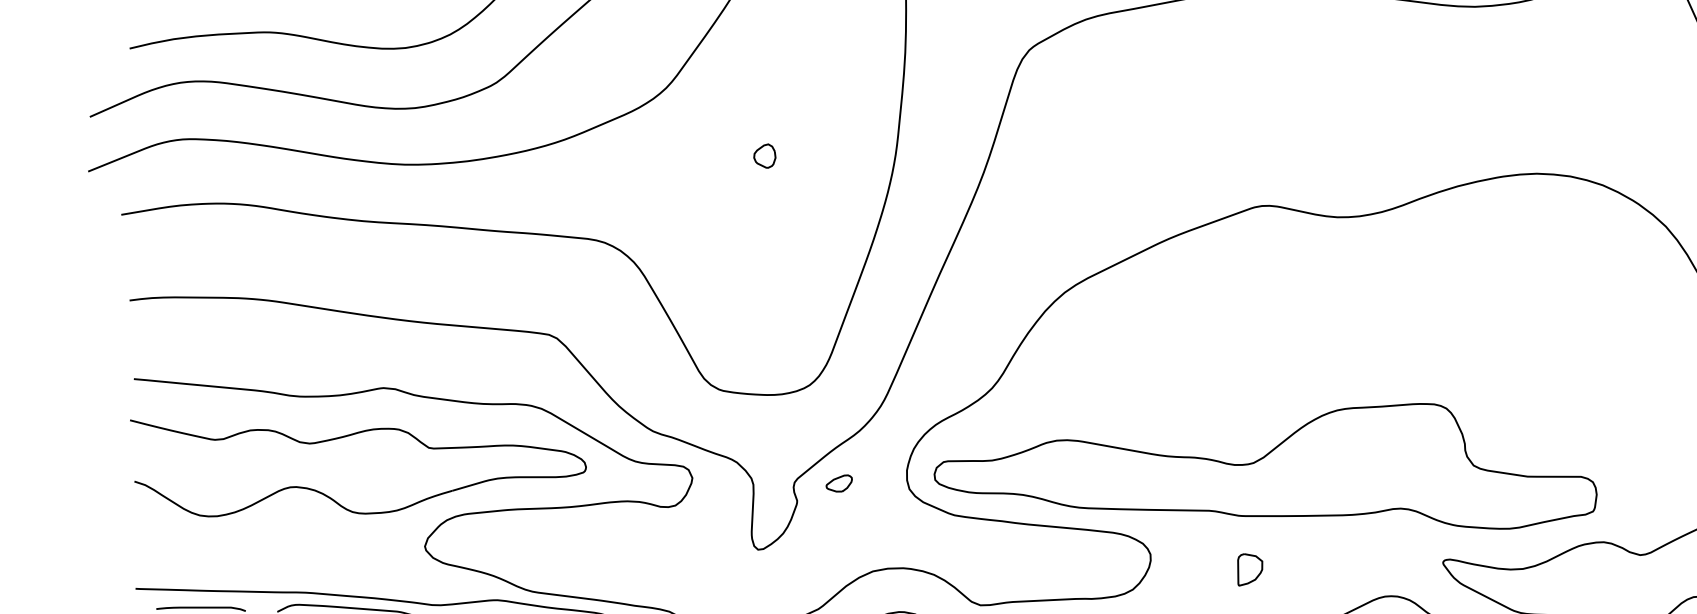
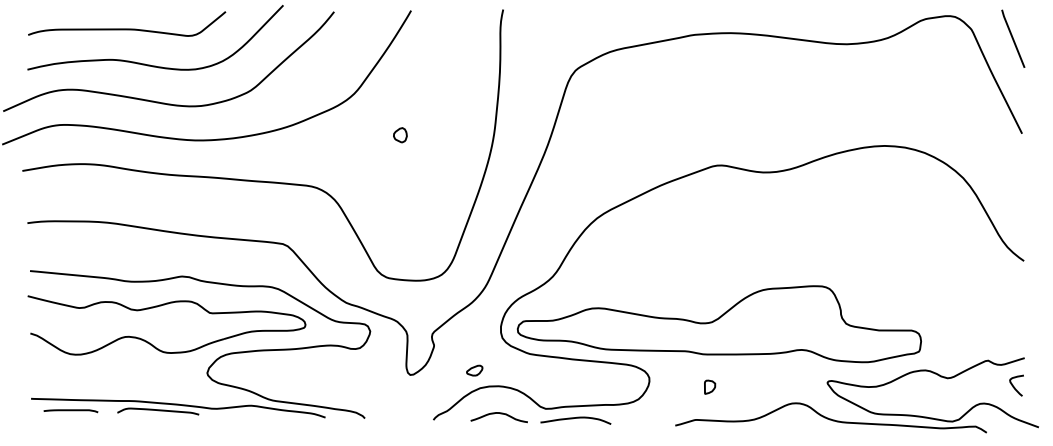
part: (765, 156) -> (400, 135), moved
part: (838, 483) -> (474, 370), moved
part: (1249, 568) -> (709, 386), size x0.7

